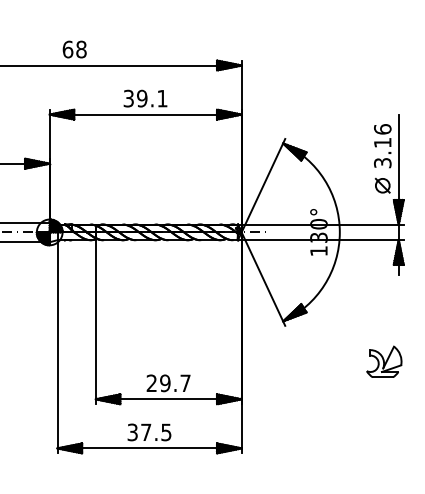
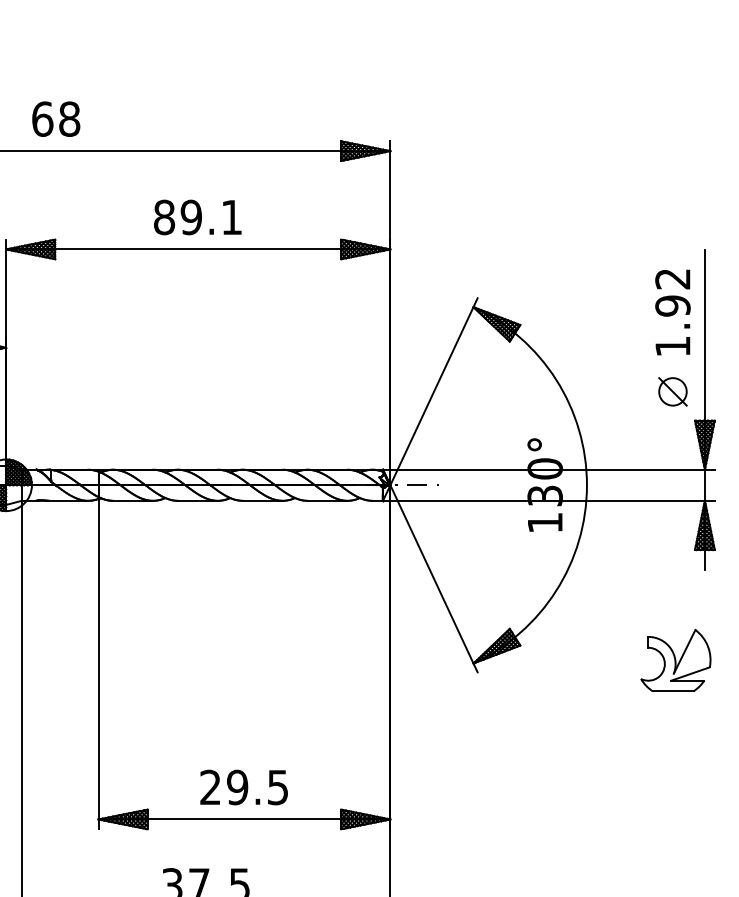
text: (128, 98) -> (163, 217), 39.1 -> 89.1
text: (382, 146) -> (672, 313), 3.16 -> 1.92
part: (384, 361) -> (676, 659), moved
text: (185, 383) -> (277, 787), 29.7 -> 29.5

